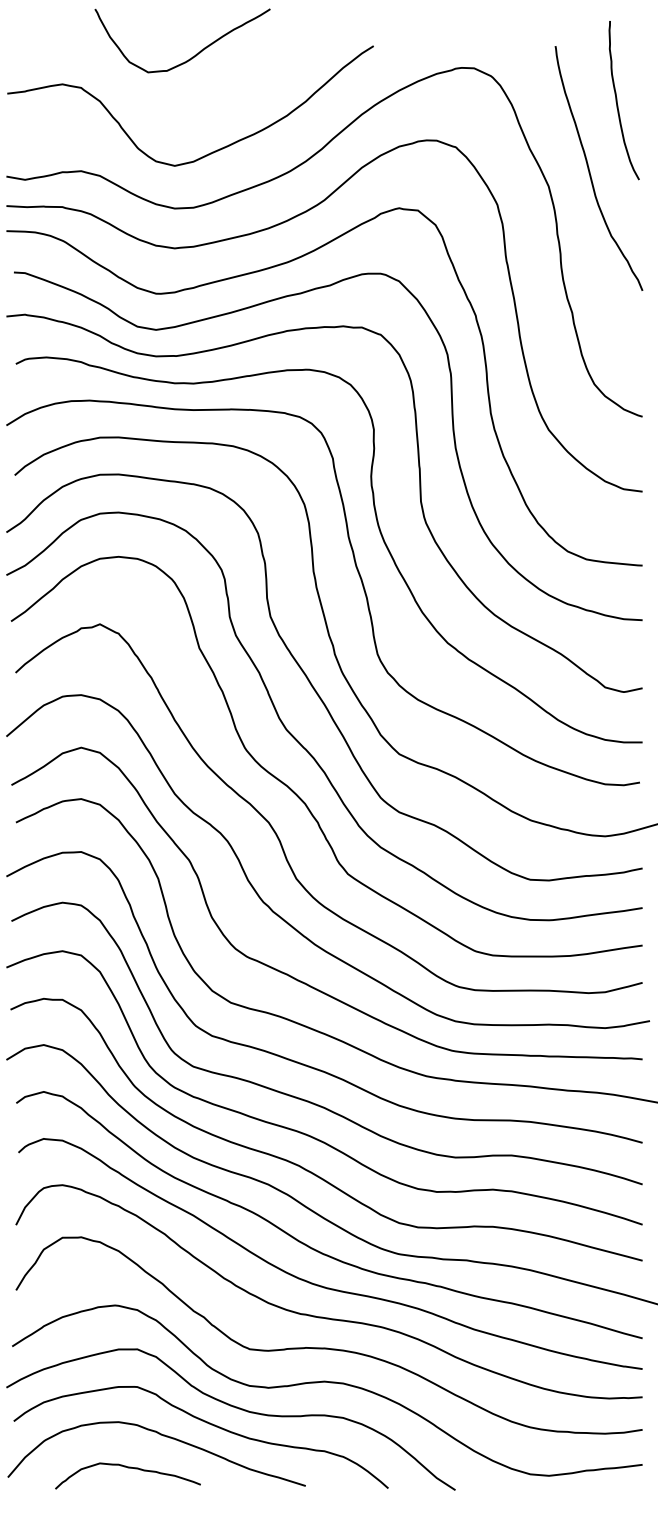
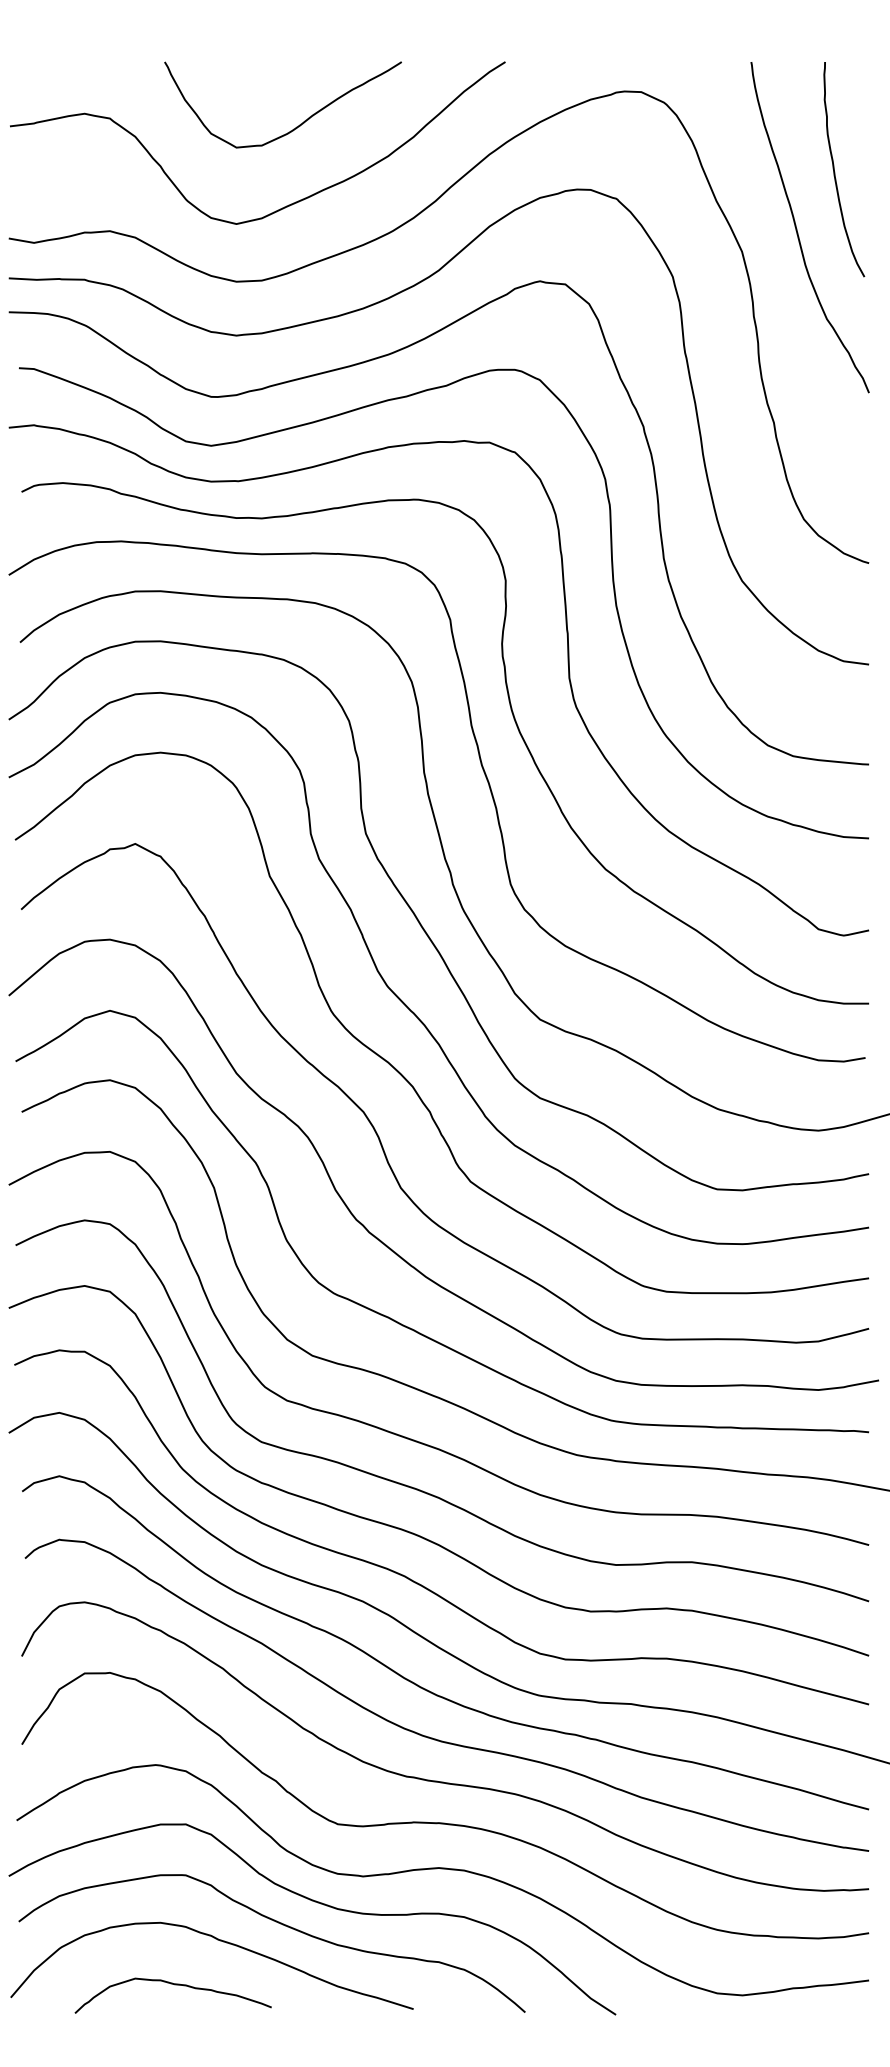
curve: (192, 56) -> (296, 126), moved
curve: (617, 102) -> (835, 172), moved

